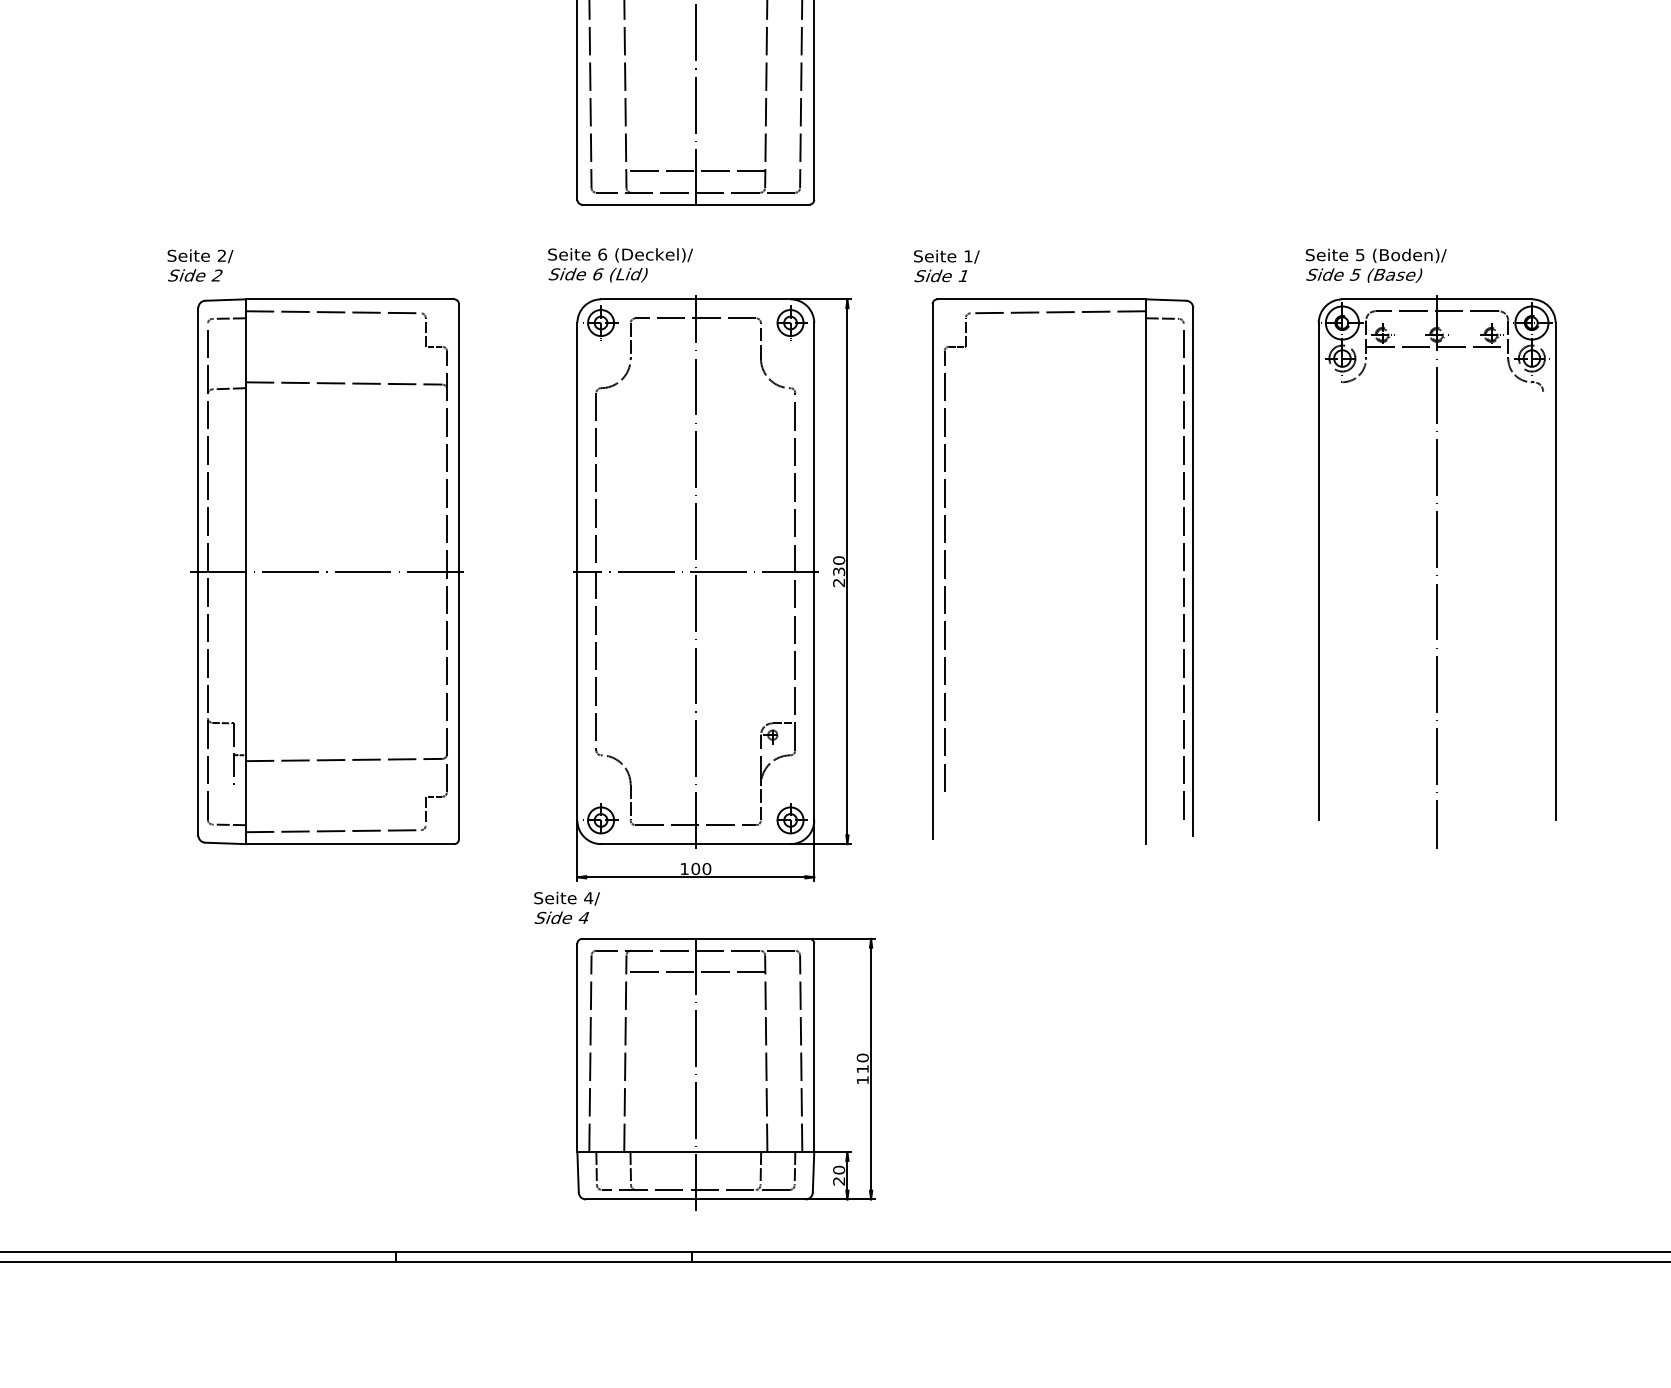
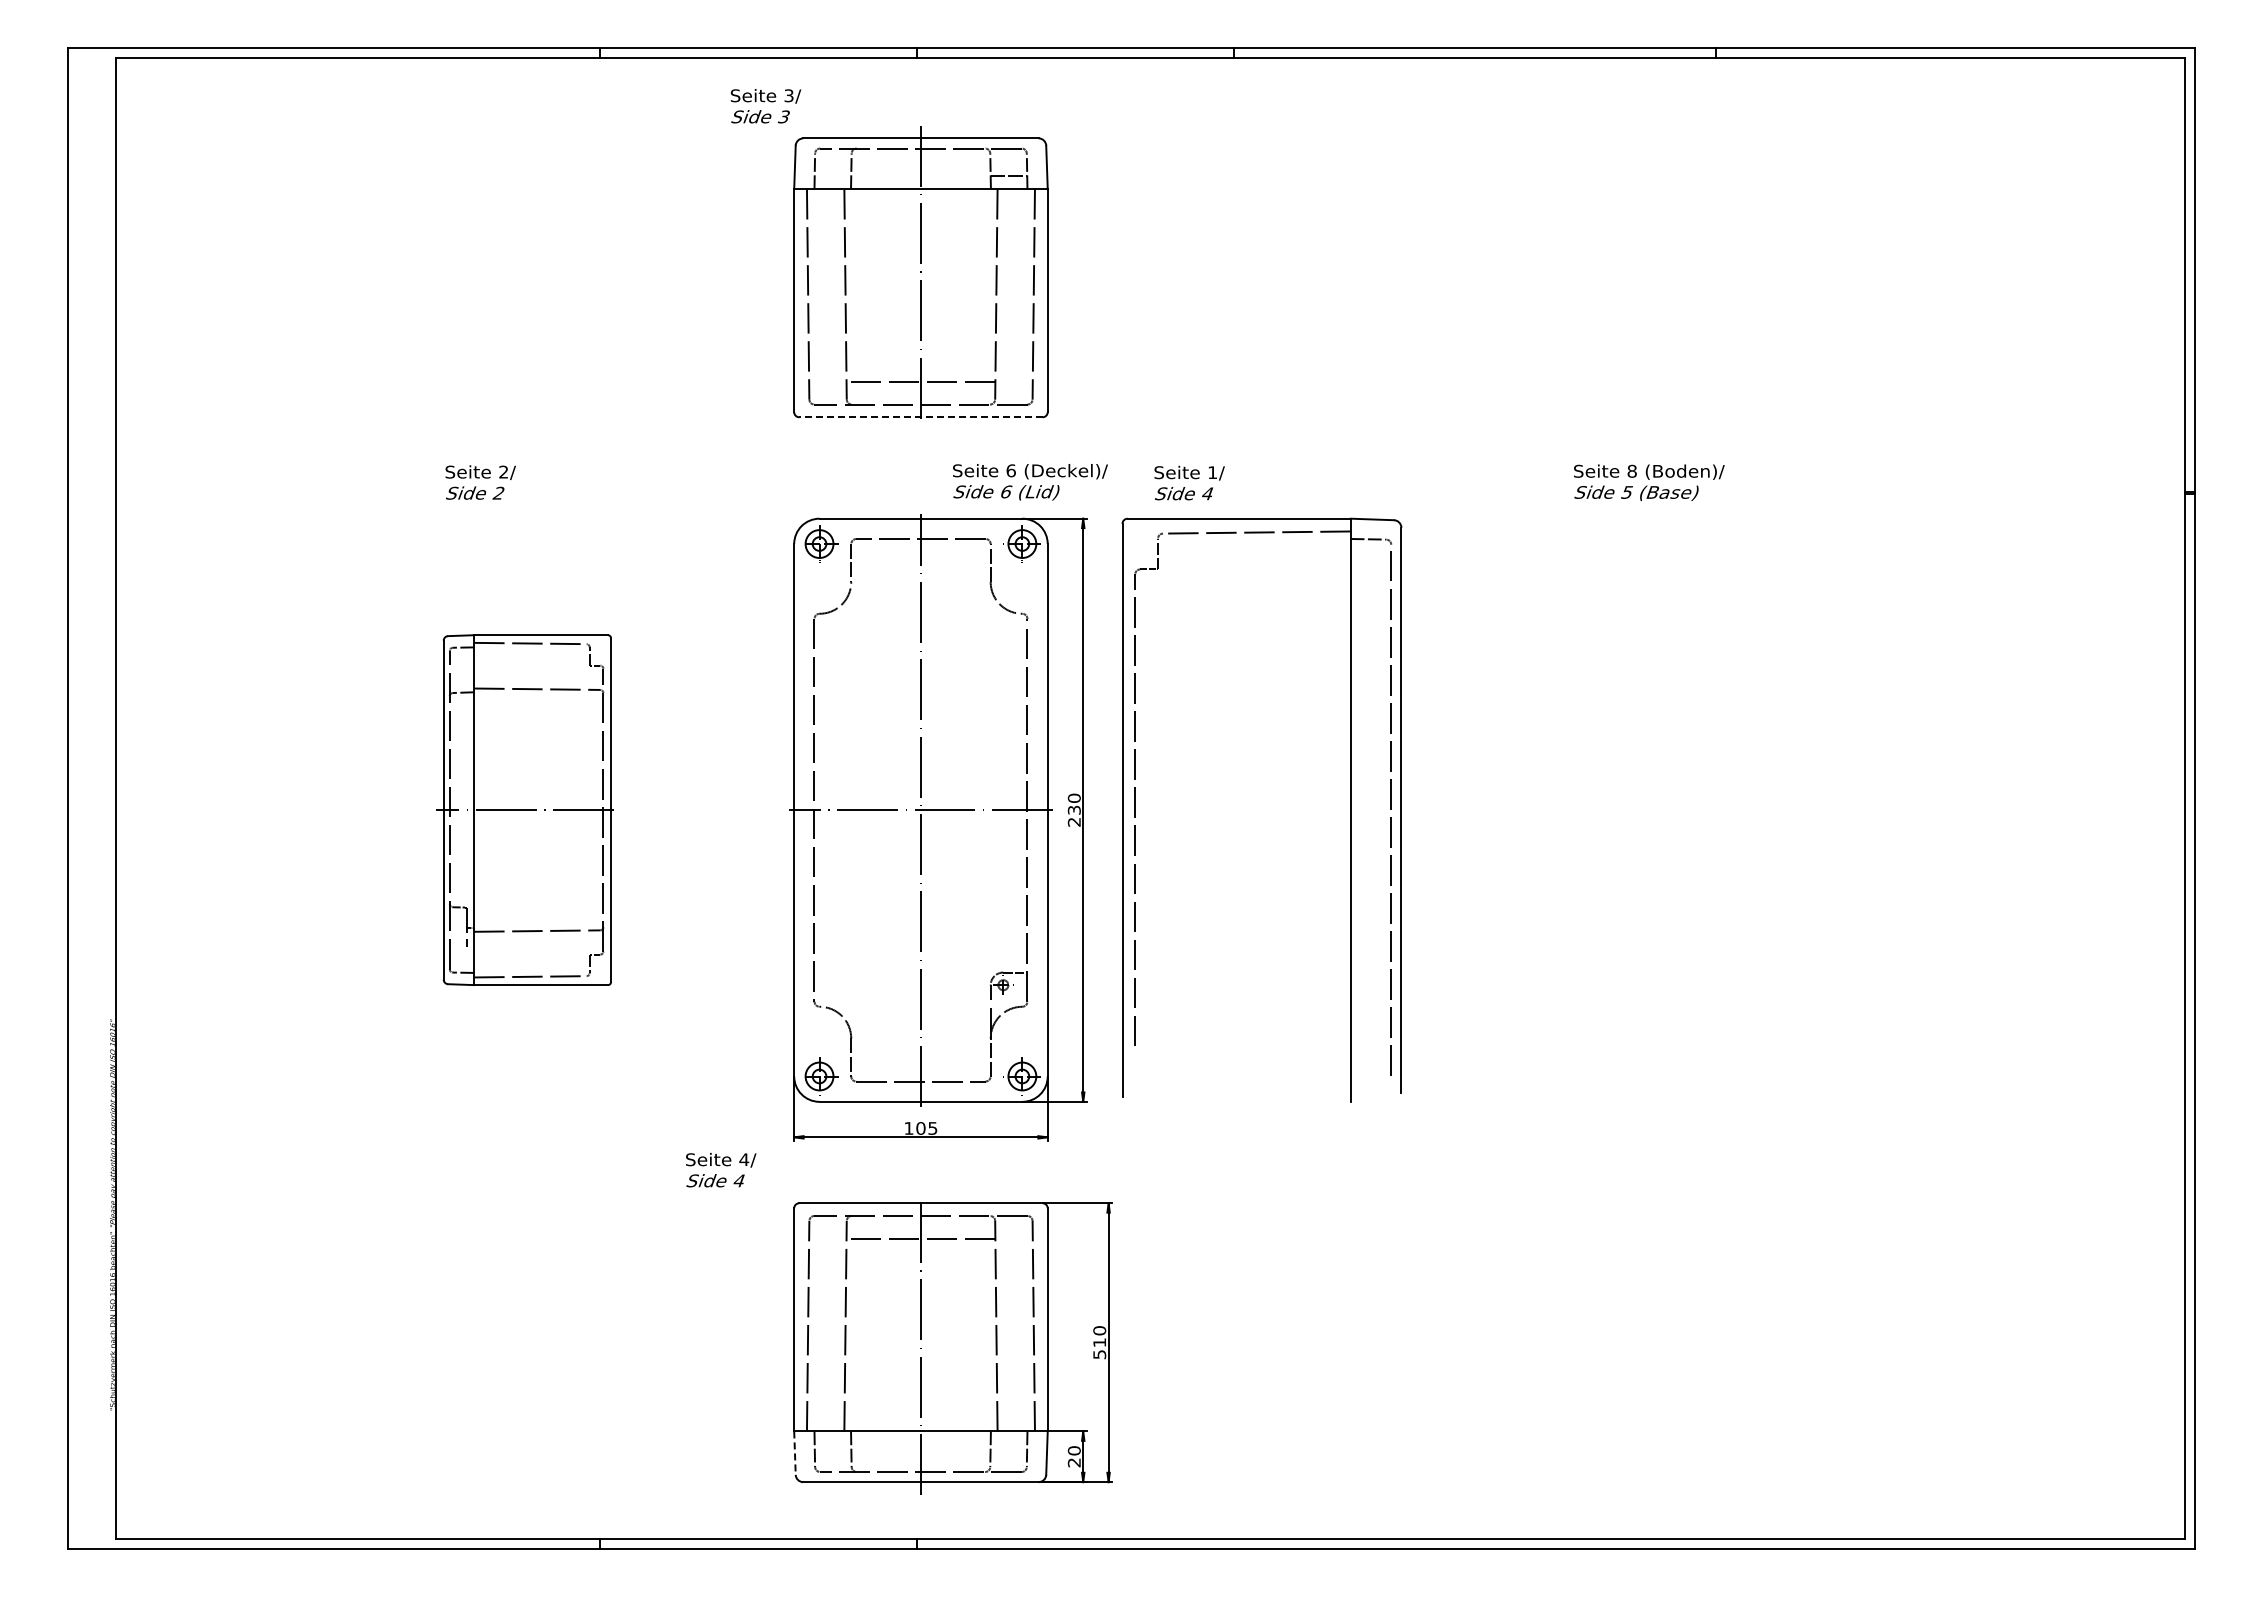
line: (695, 204) -> (920, 417), solid -> dashed
text: (1359, 254) -> (1631, 470), 5 -> 8
text: (200, 265) -> (480, 482), moved
text: (620, 265) -> (1030, 482), moved
text: (963, 275) -> (1207, 493), 1 -> 4
part: (327, 571) -> (526, 809), size x0.6
part: (1145, 571) -> (1350, 809), moved
part: (1437, 571) -> (1714, 810), removed
text: (706, 869) -> (932, 1128), 100 -> 105
text: (567, 908) -> (721, 1170), moved
text: (862, 1080) -> (1099, 1354), 110 -> 510
line: (577, 1172) -> (794, 1453), solid -> dashed

